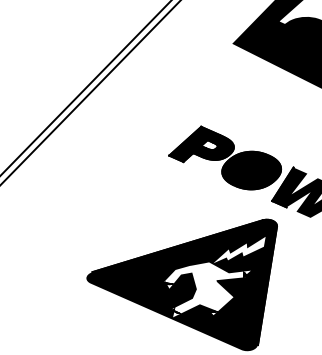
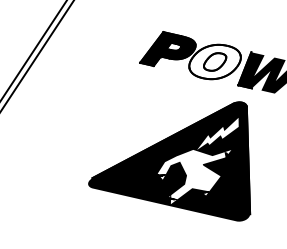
fill: (251, 170) -> (214, 61), removed

